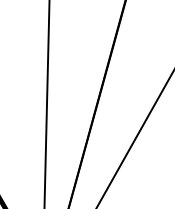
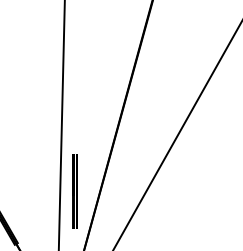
part: (57, 167) -> (74, 191), added

